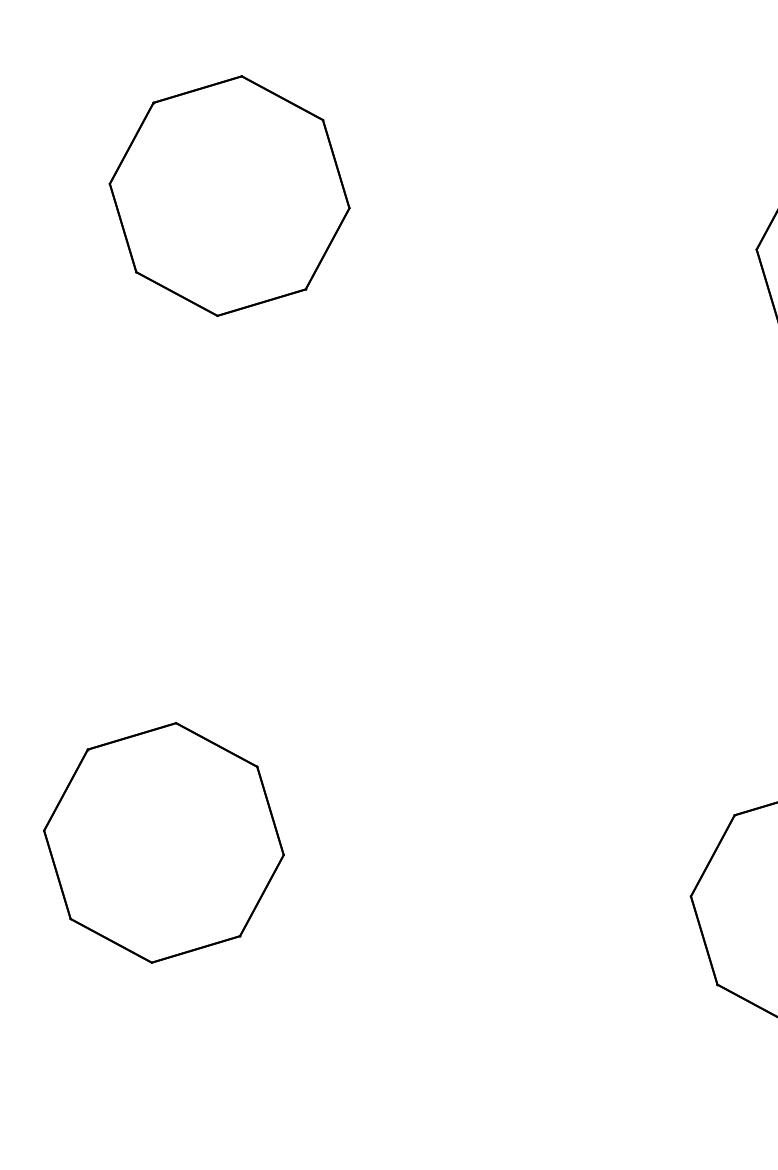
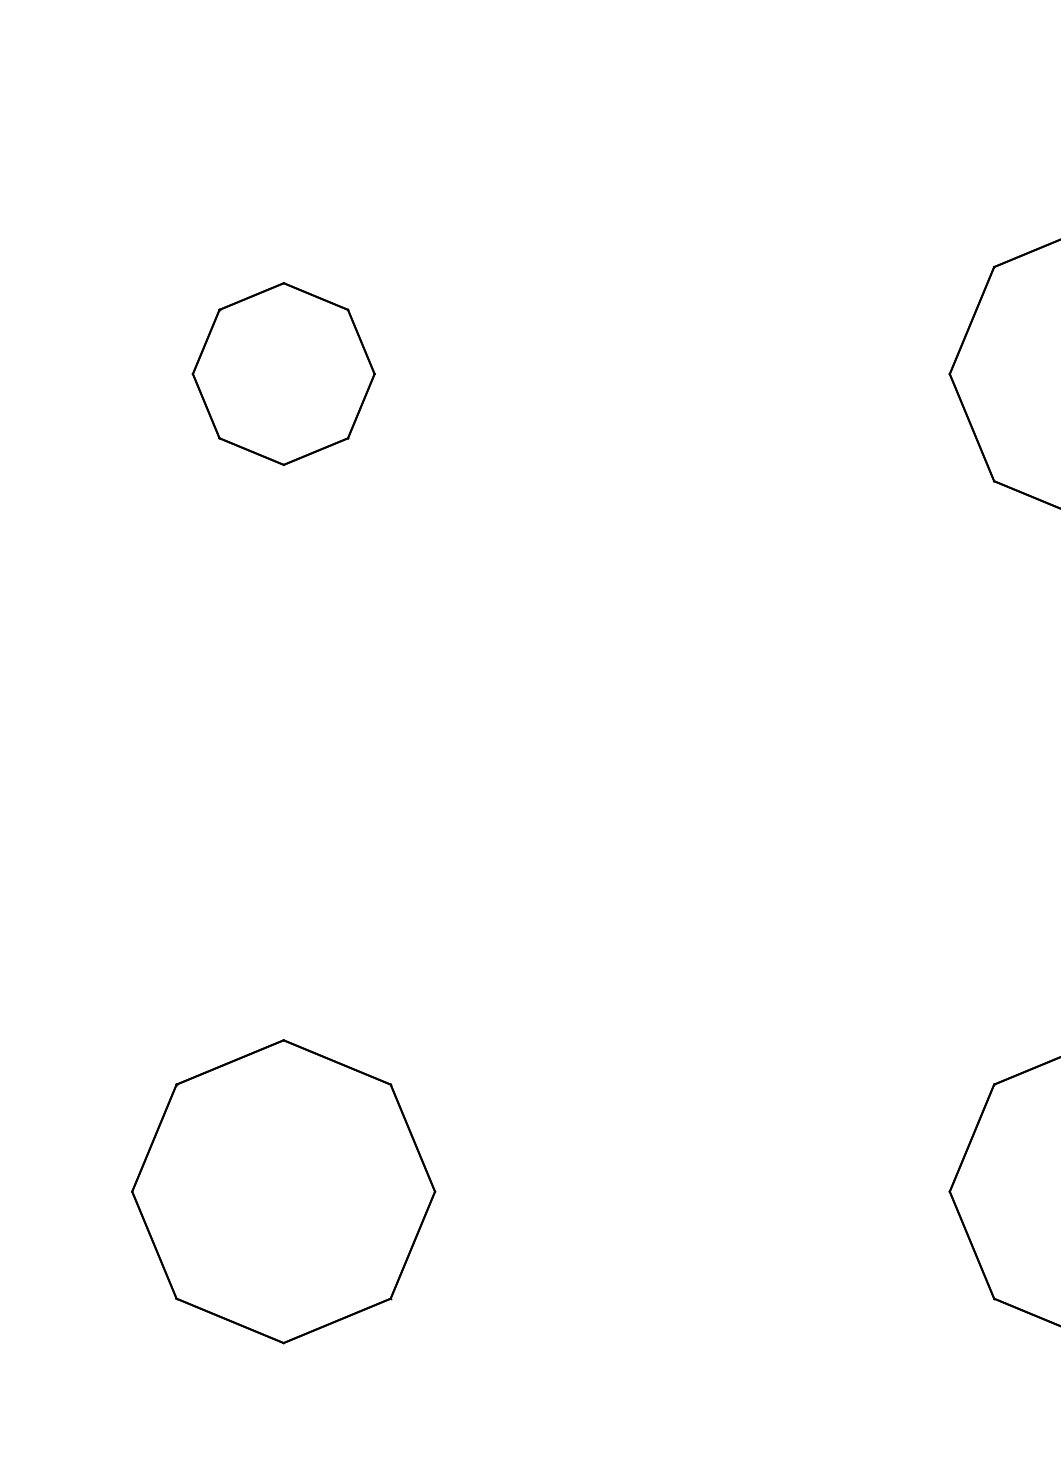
part: (229, 195) -> (283, 373), size x0.6

